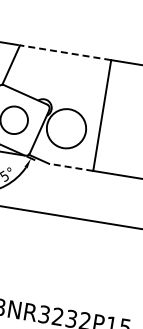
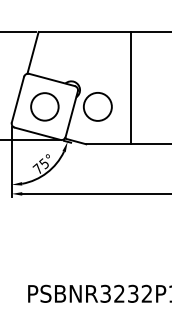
line: (65, 53) -> (84, 32), dashed -> solid
circle: (66, 128) -> (97, 106), size x0.71
line: (71, 167) -> (108, 144), dashed -> solid

